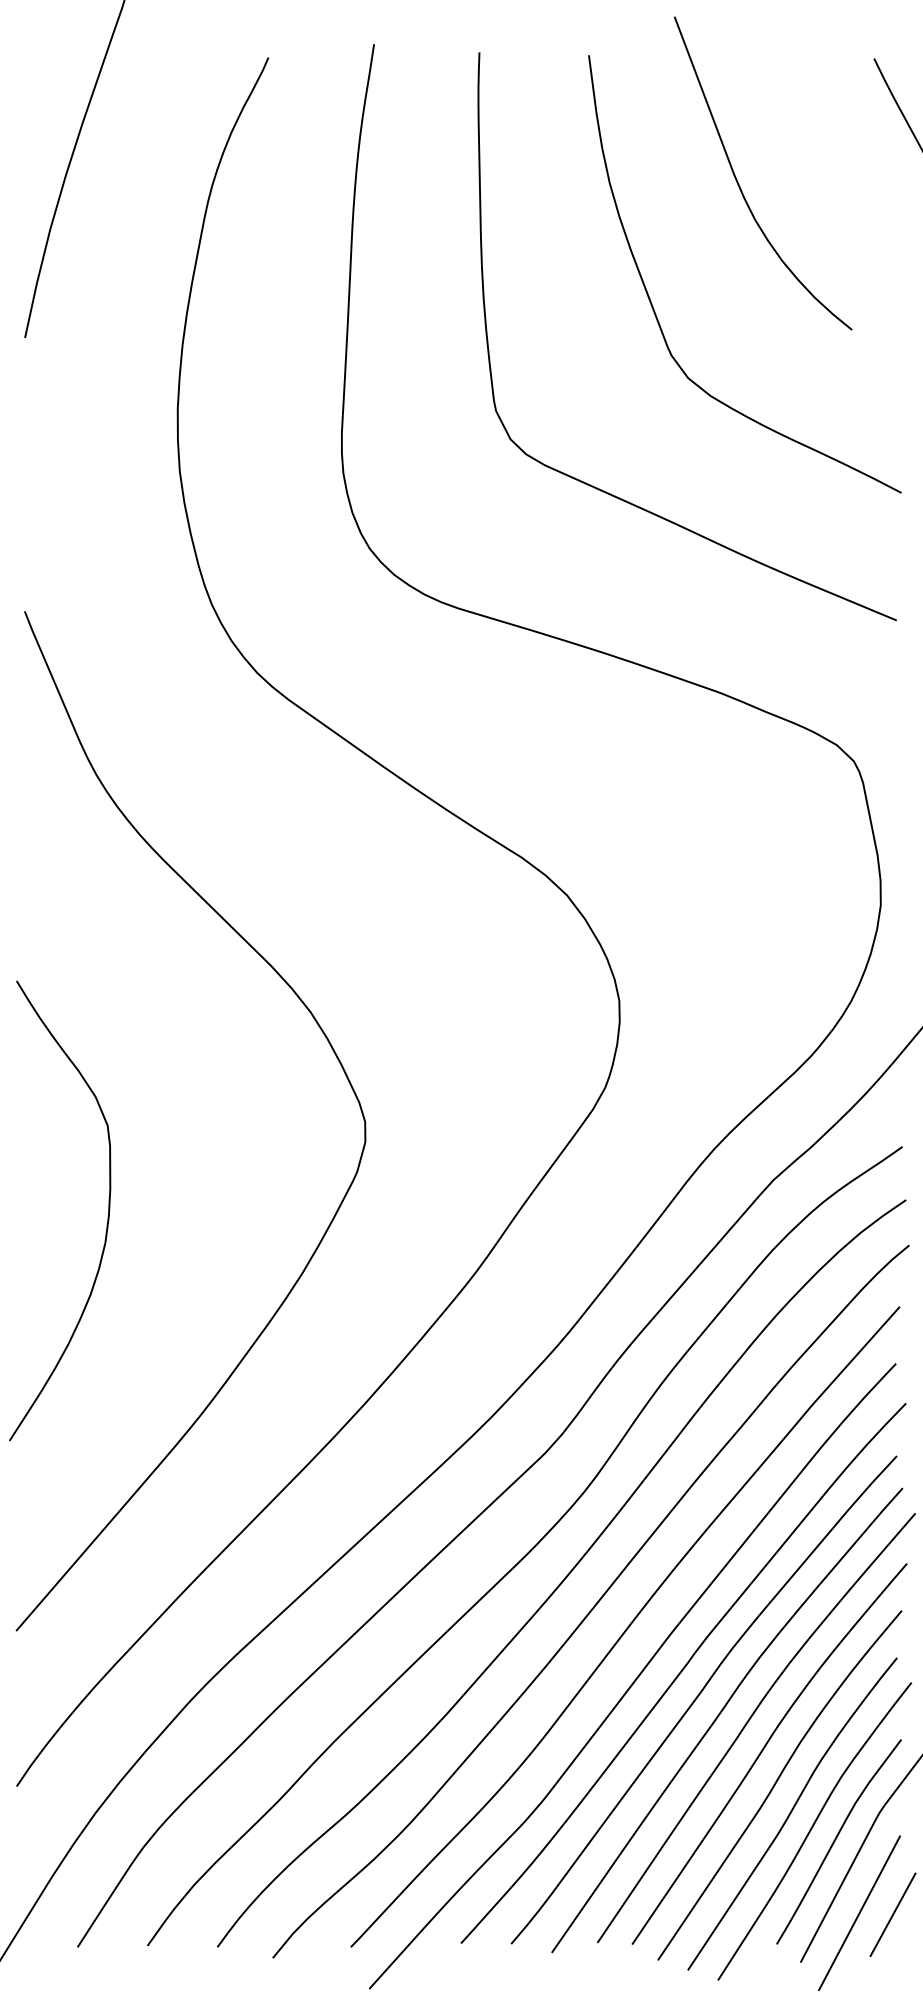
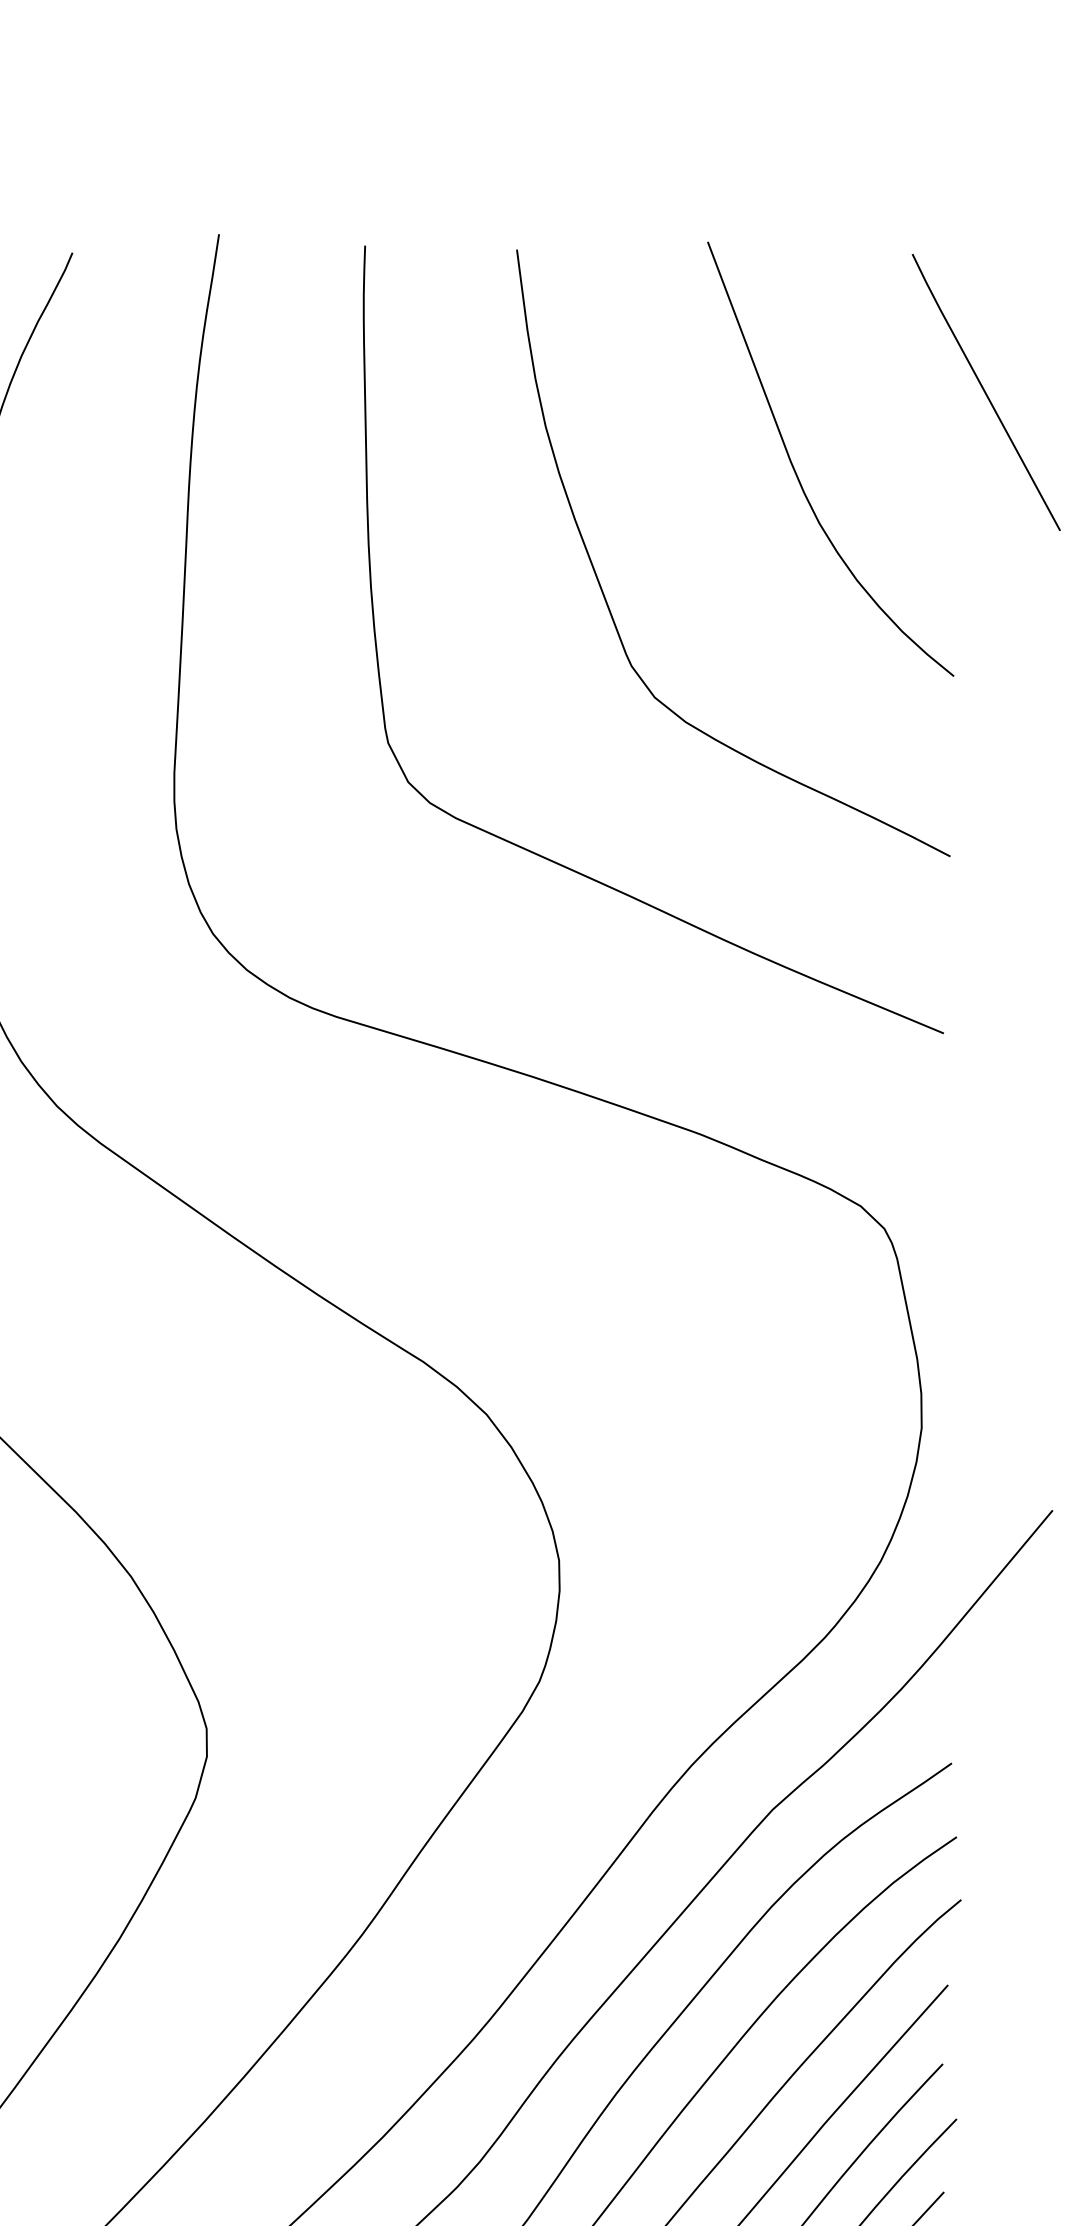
curve: (738, 181) -> (796, 470), moved

